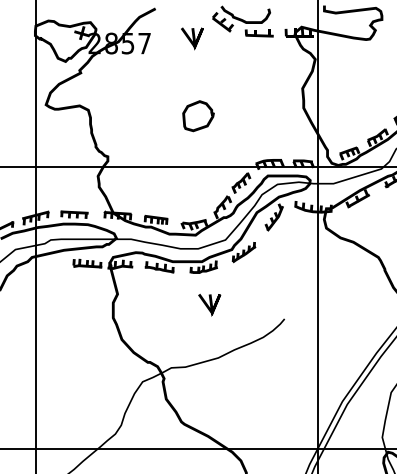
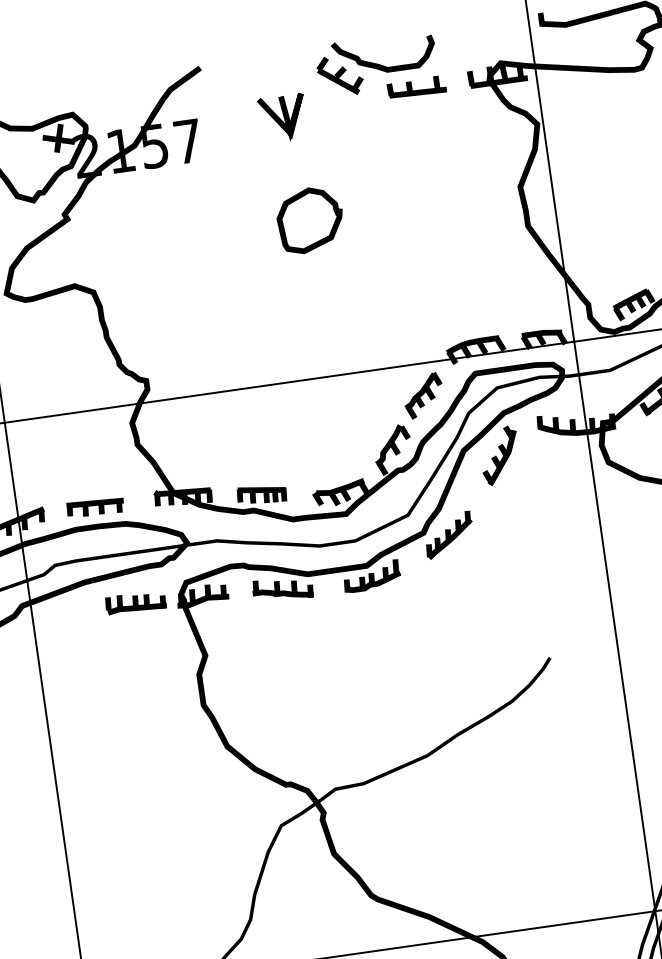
text: (111, 43) -> (121, 150), 2857 -> 2157
curve: (200, 126) -> (317, 240), moved
line: (209, 303) -> (393, 648), removed

